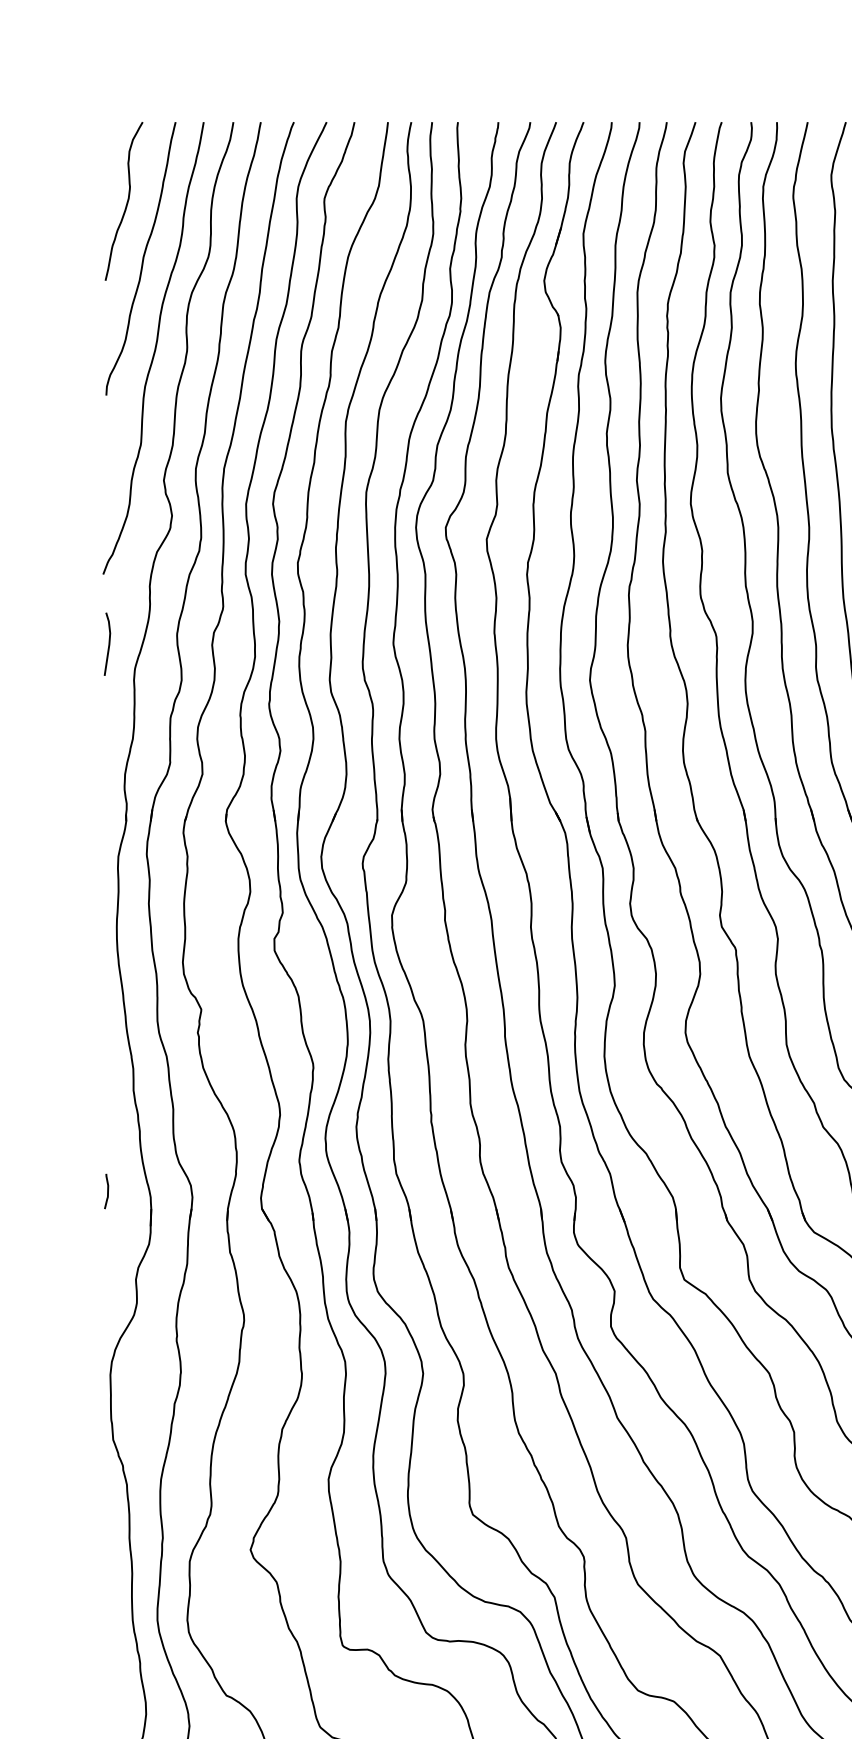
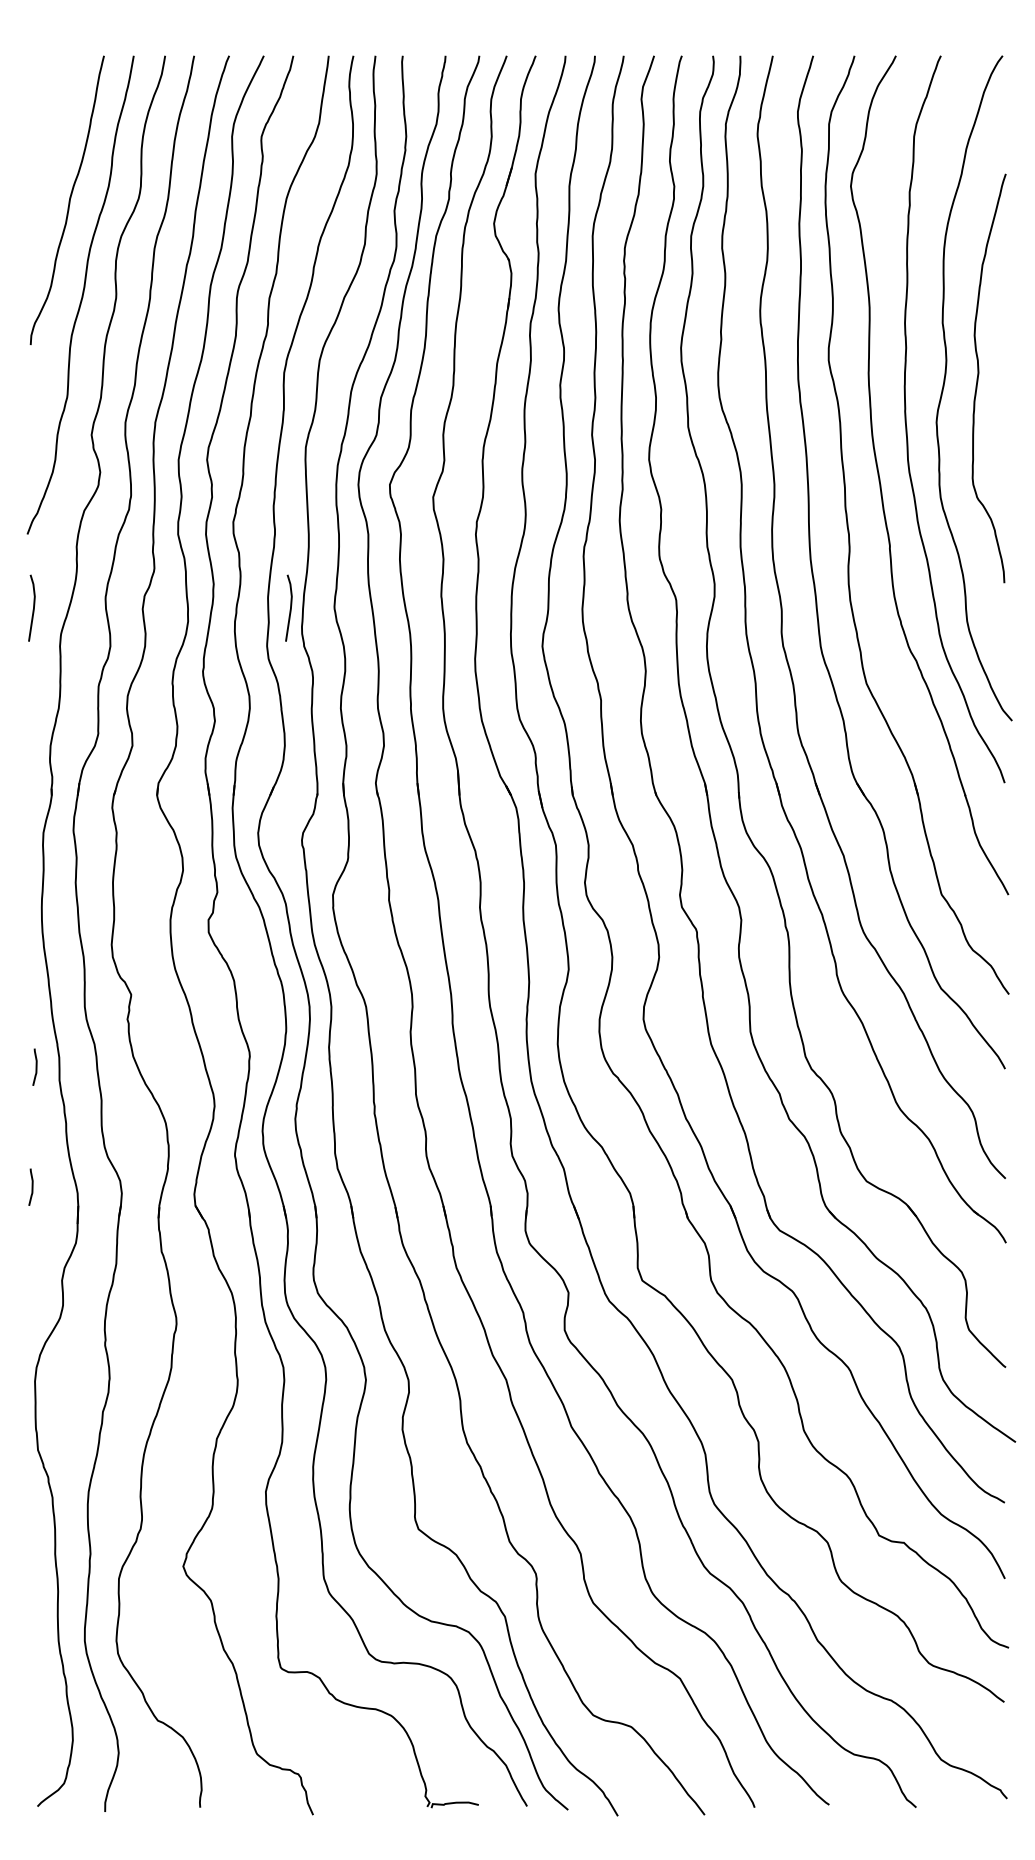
curve: (126, 201) -> (52, 139), removed
line: (351, 643) -> (290, 607), added
curve: (110, 1077) -> (35, 1066), added

